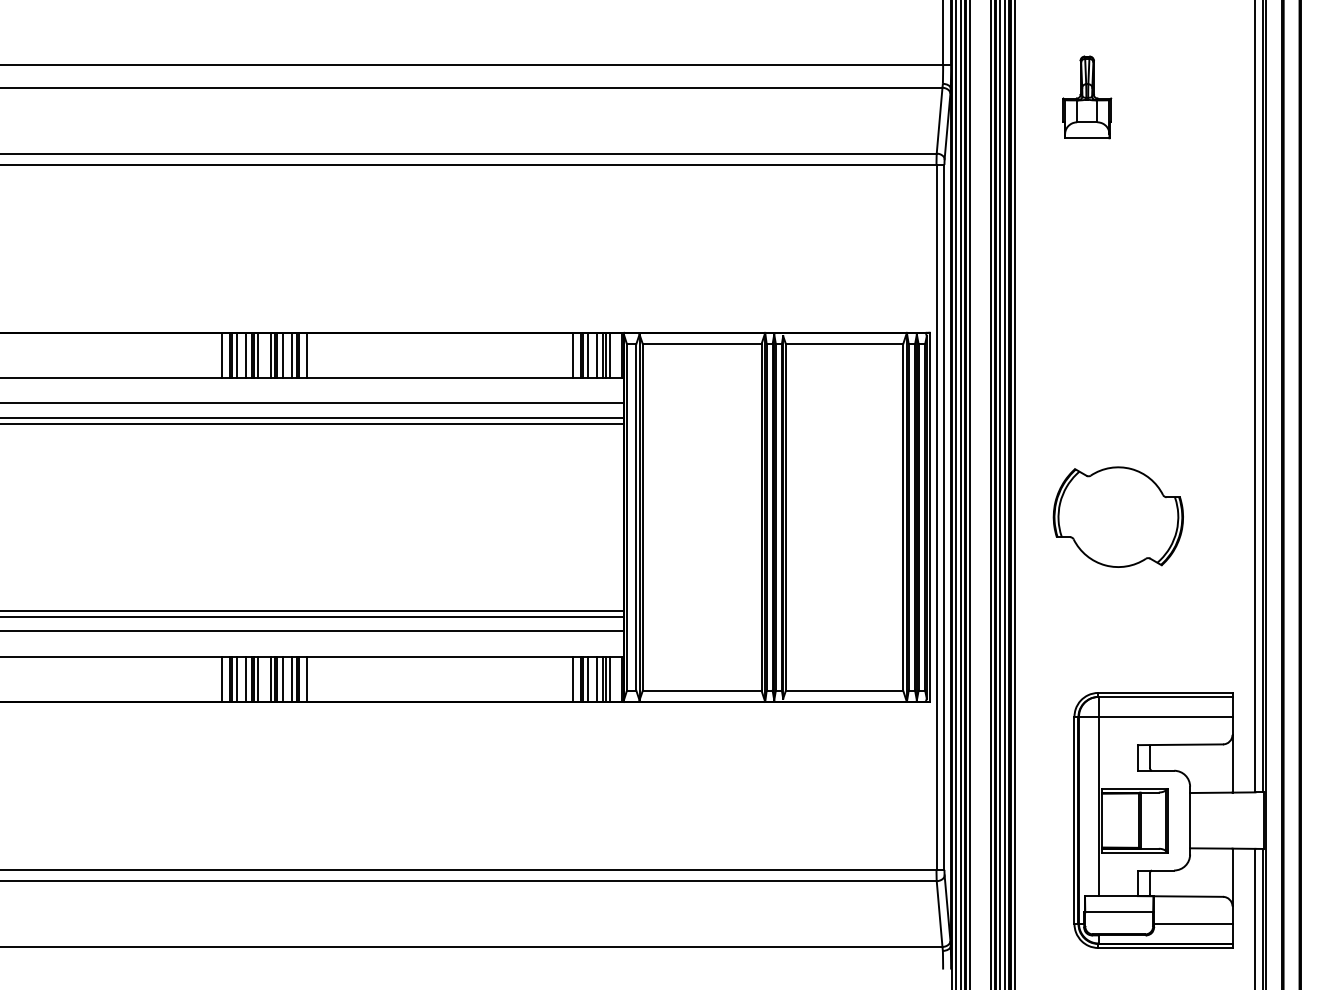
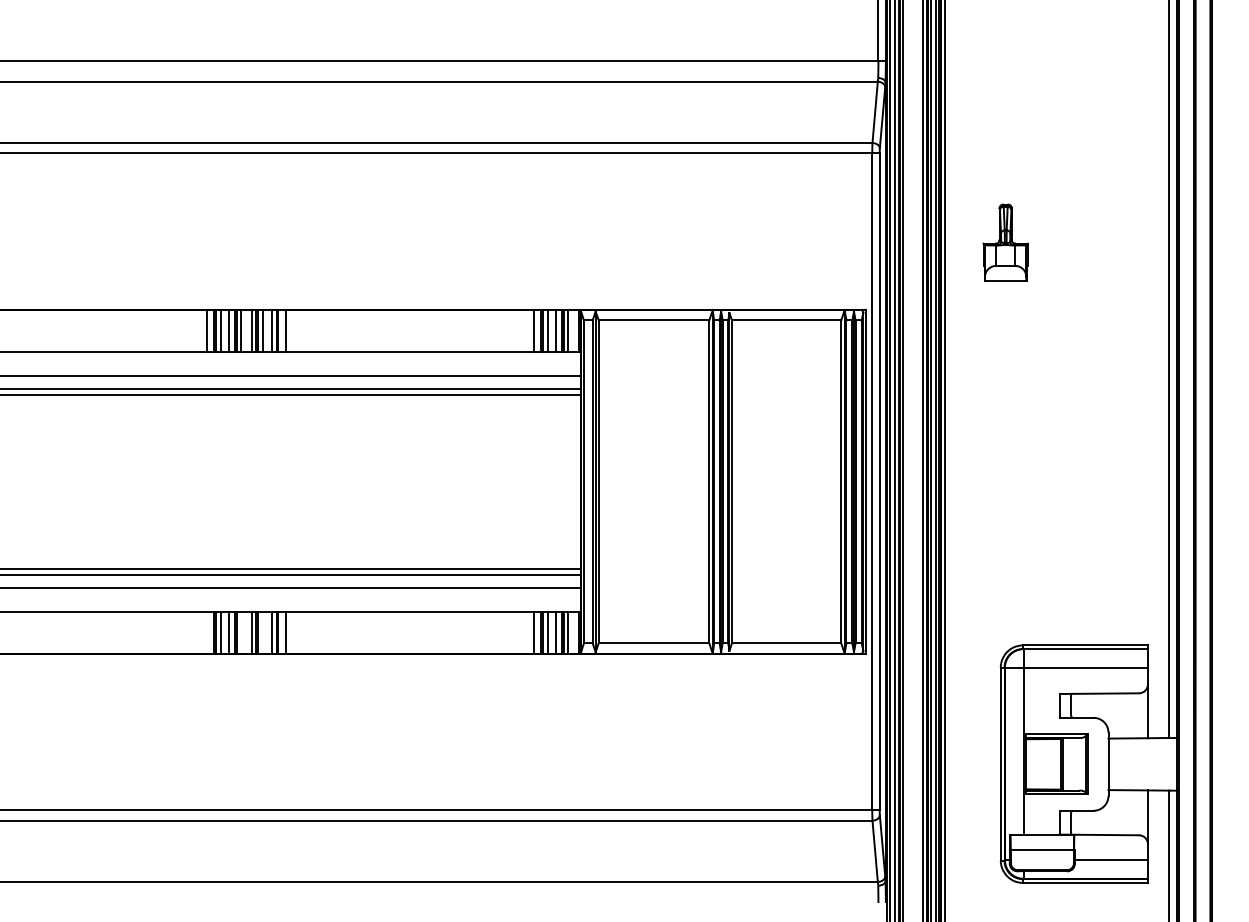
part: (1087, 97) -> (1005, 242), moved
part: (1118, 517) -> (1041, 481), removed
line: (221, 679) -> (206, 632), removed
line: (258, 679) -> (240, 632), removed
line: (282, 679) -> (263, 632), removed

